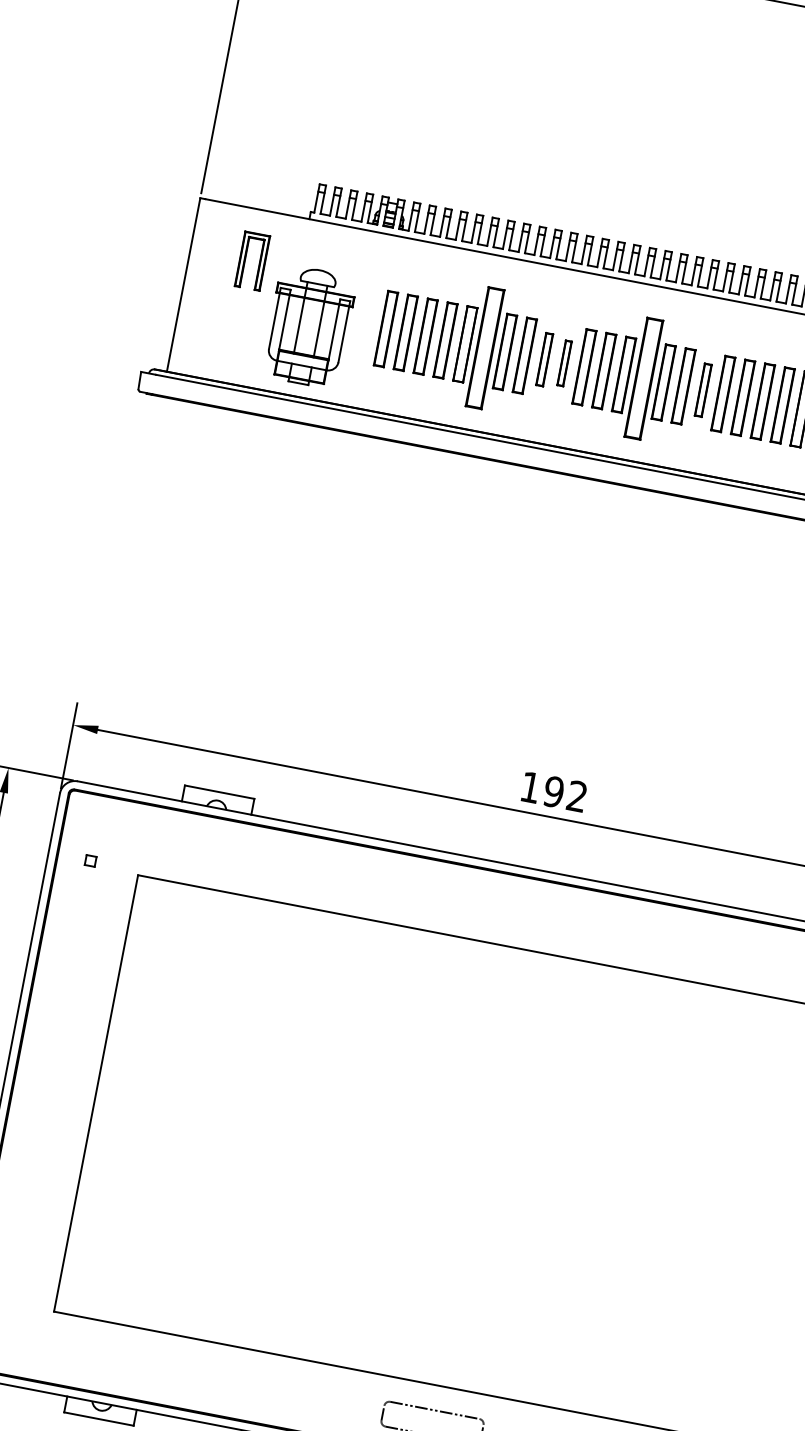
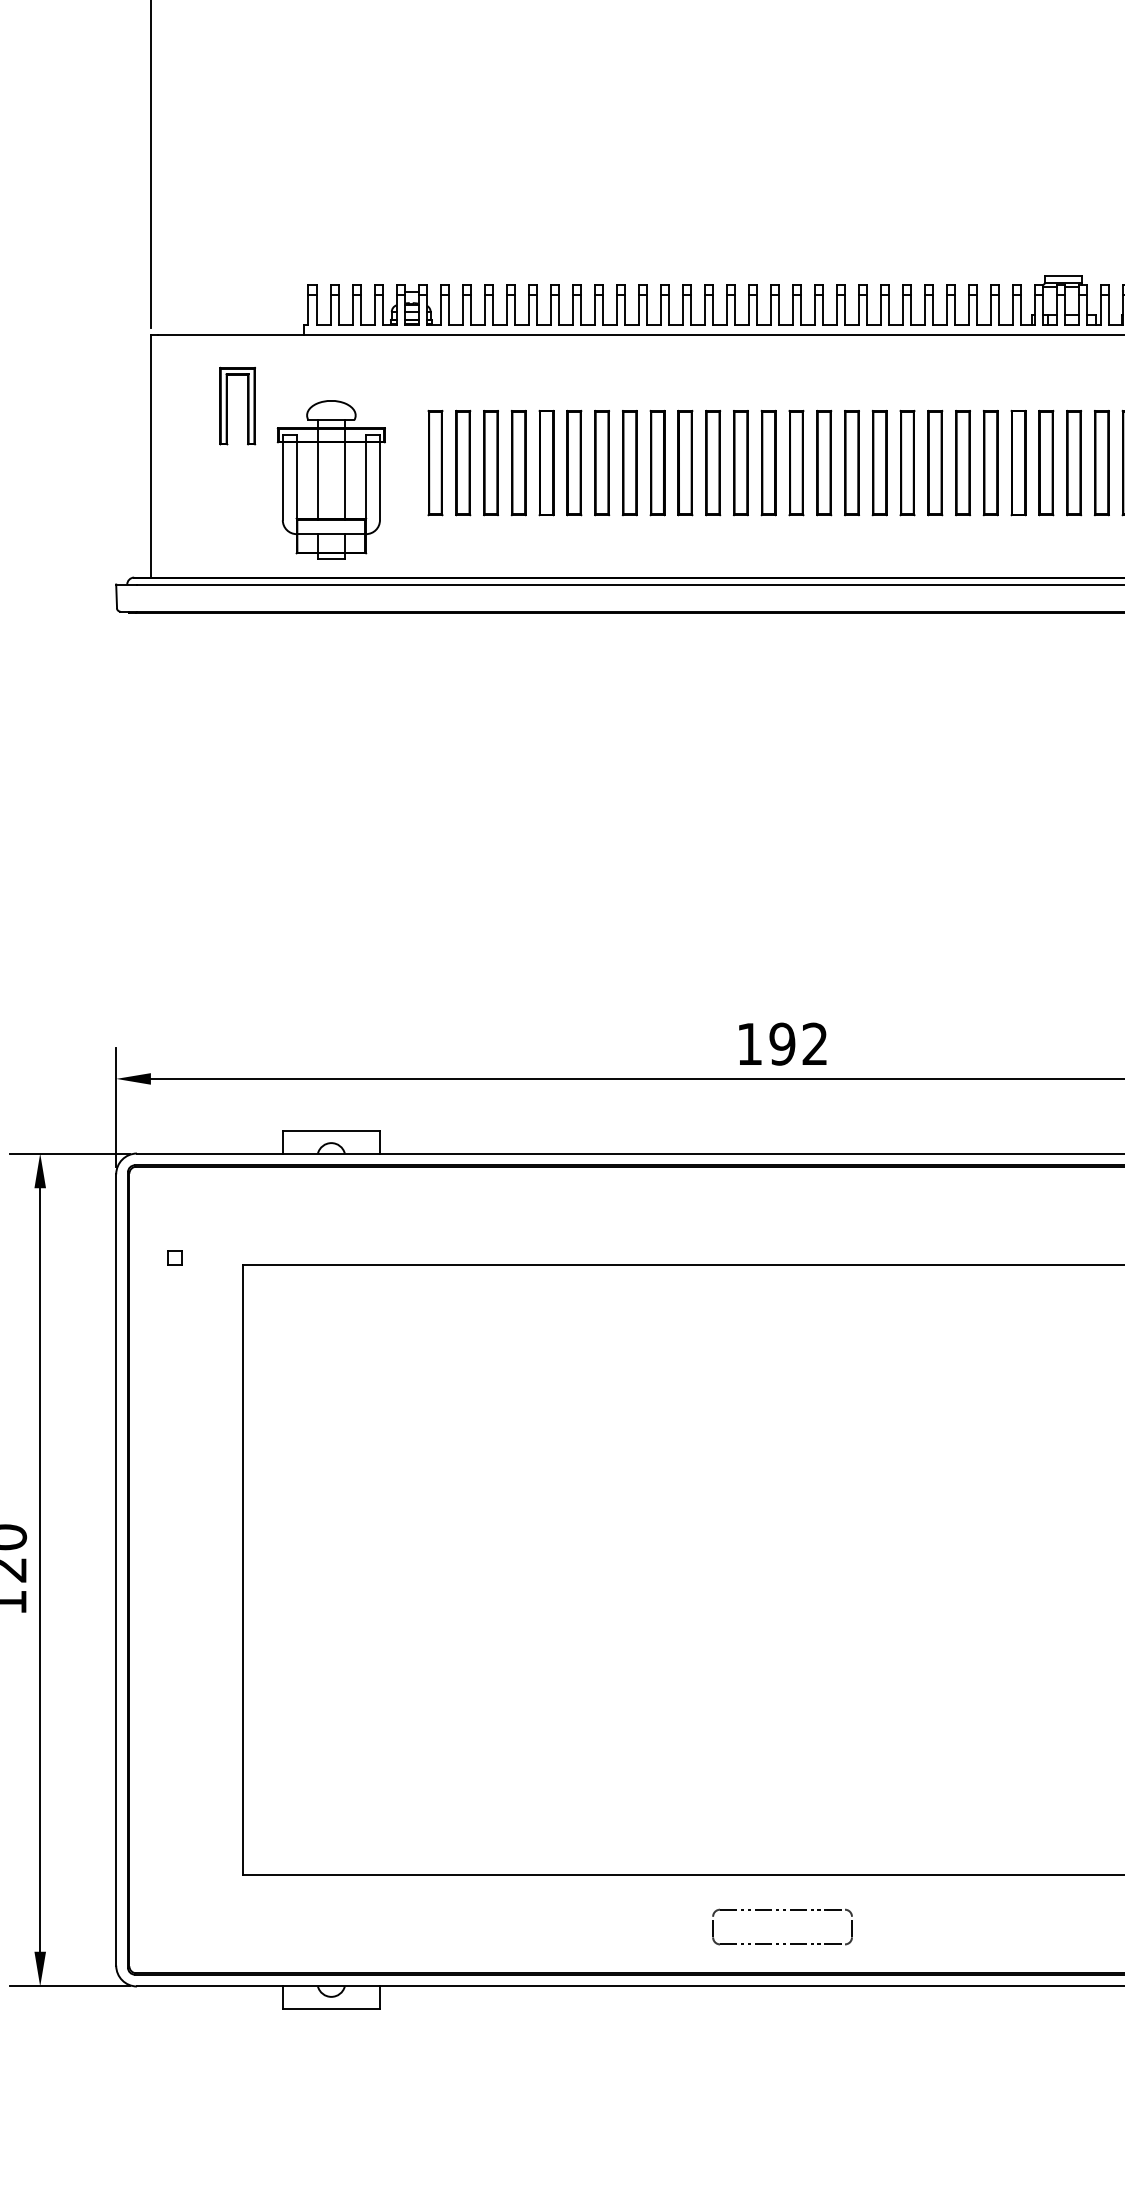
part: (485, 347) -> (574, 462), size x0.62
part: (544, 359) -> (657, 463), size x1.43
part: (564, 363) -> (685, 462), size x1.67
part: (643, 378) -> (796, 462), size x0.62
part: (703, 390) -> (879, 463), size x1.43

